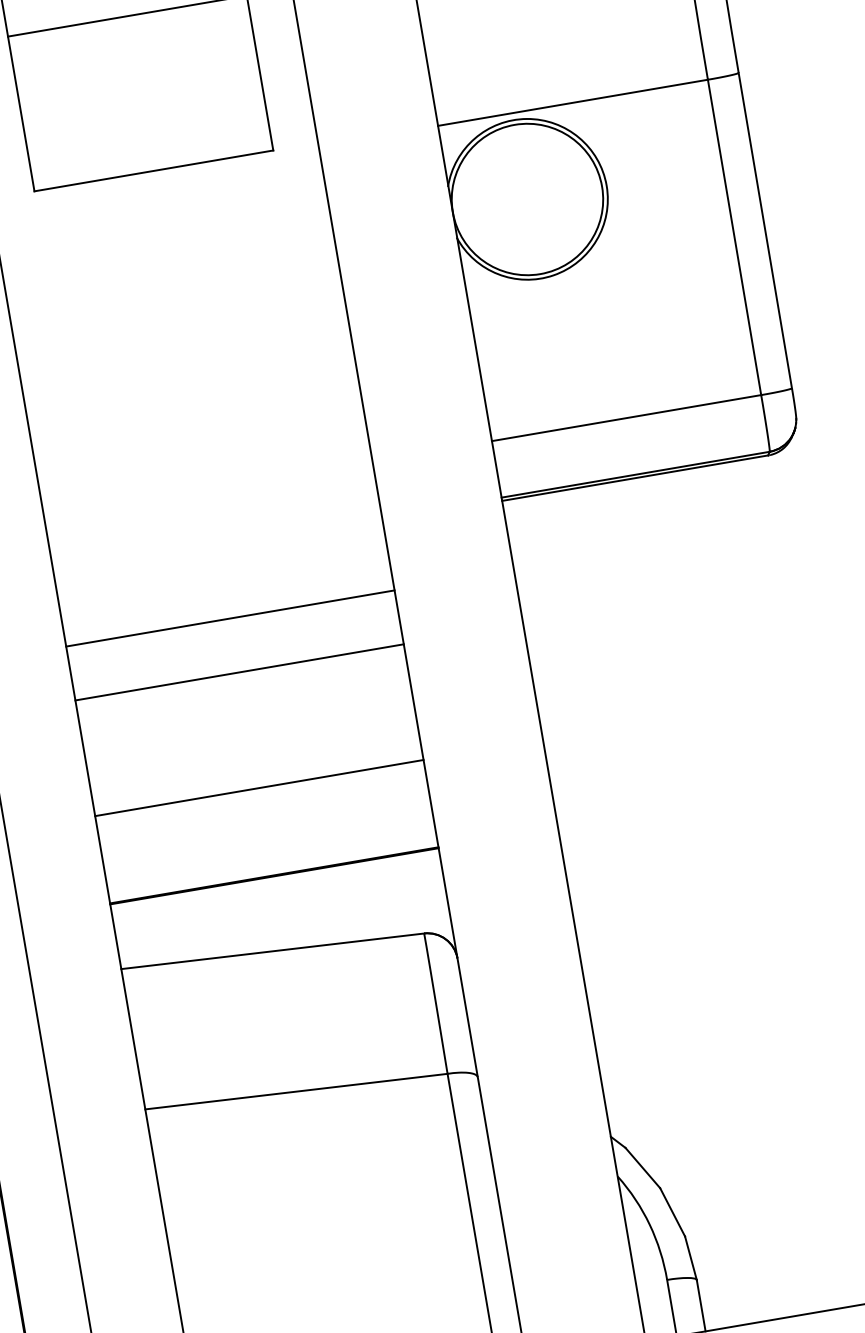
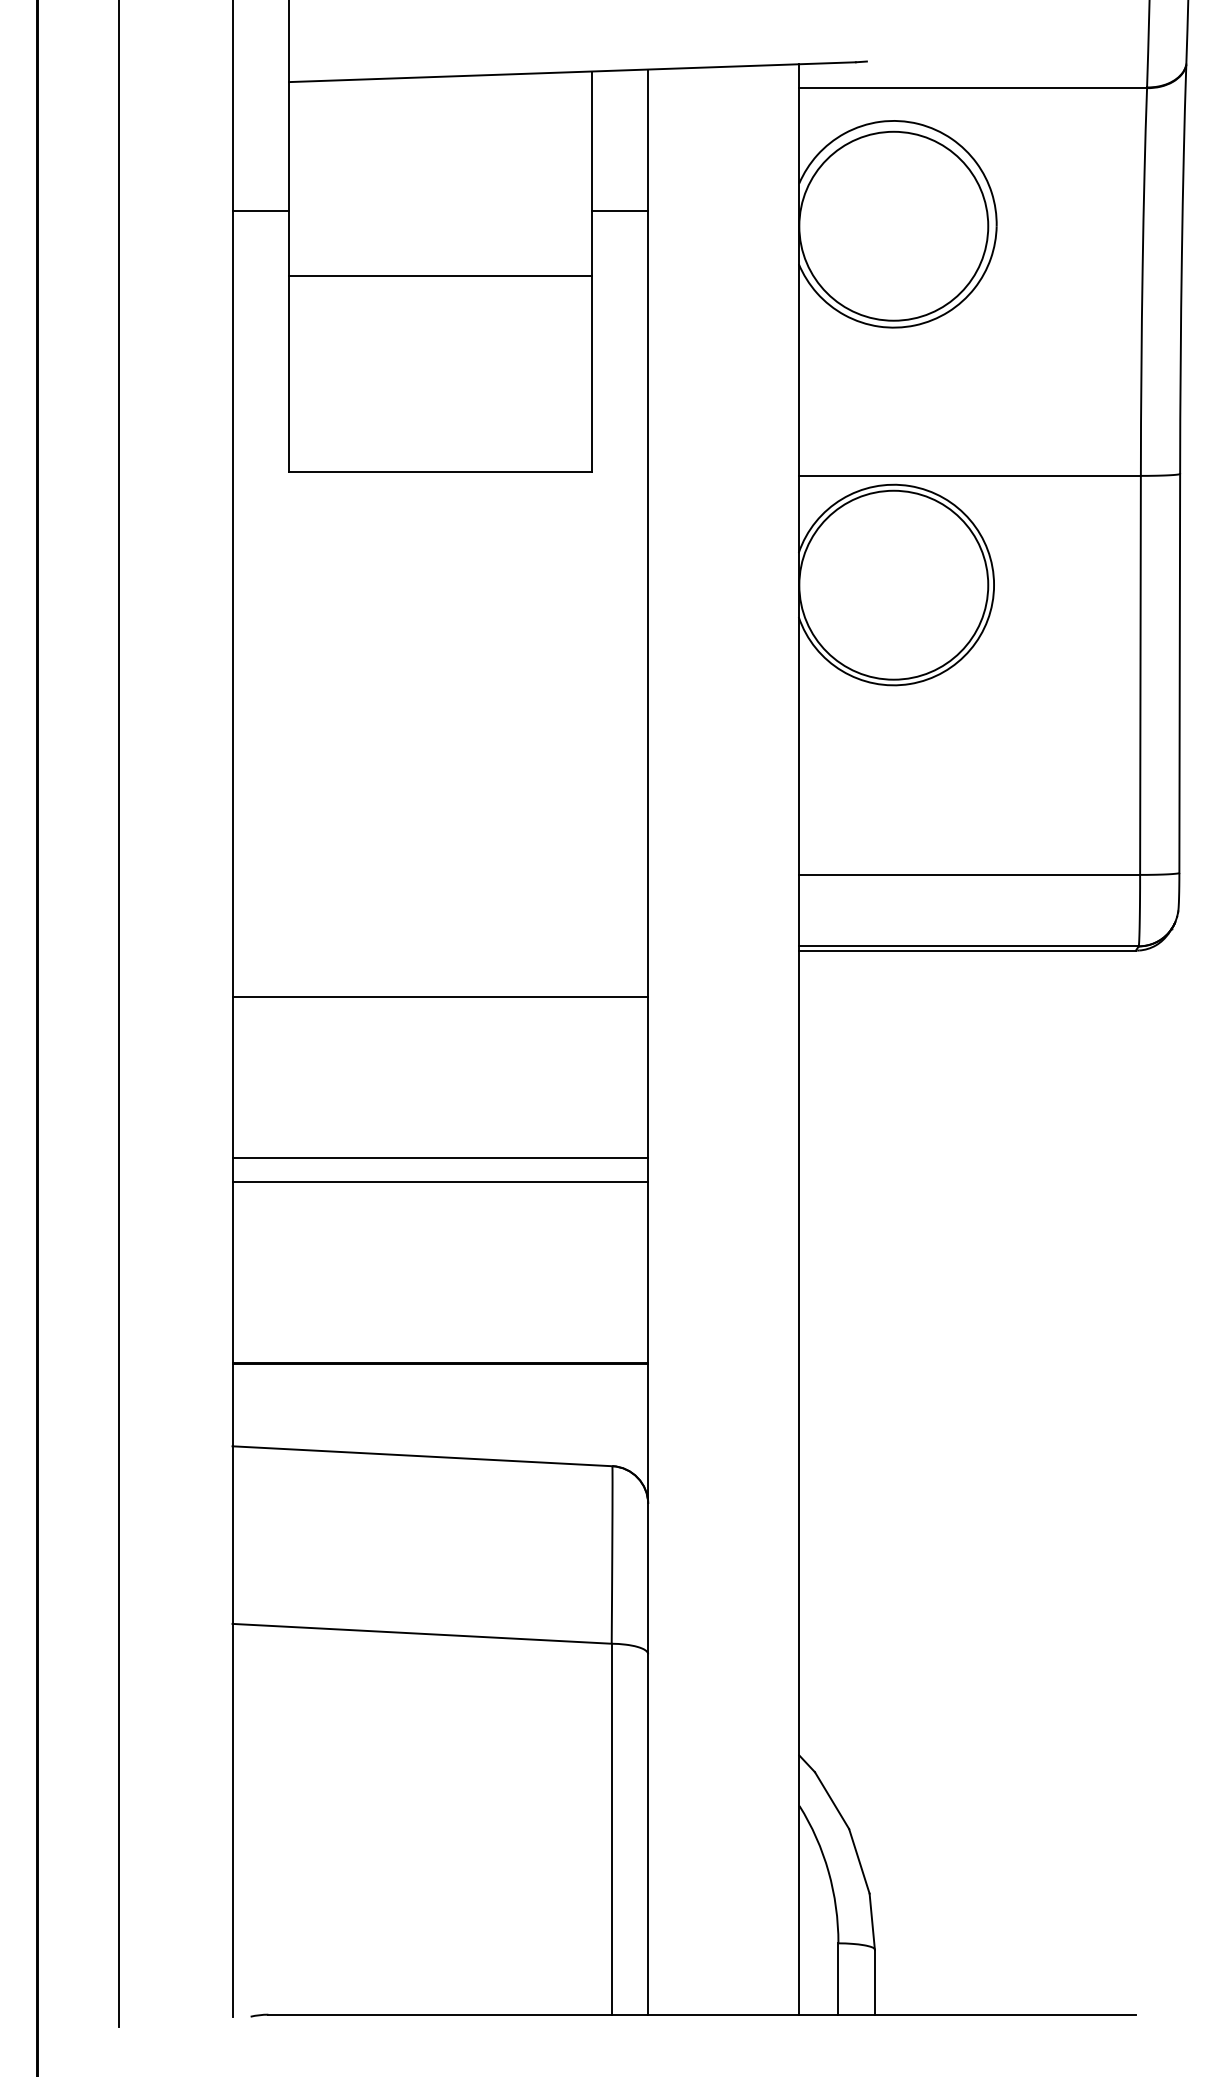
line: (230, 618) -> (440, 997), moved
line: (239, 672) -> (440, 1158), moved
line: (259, 787) -> (440, 1181), moved

